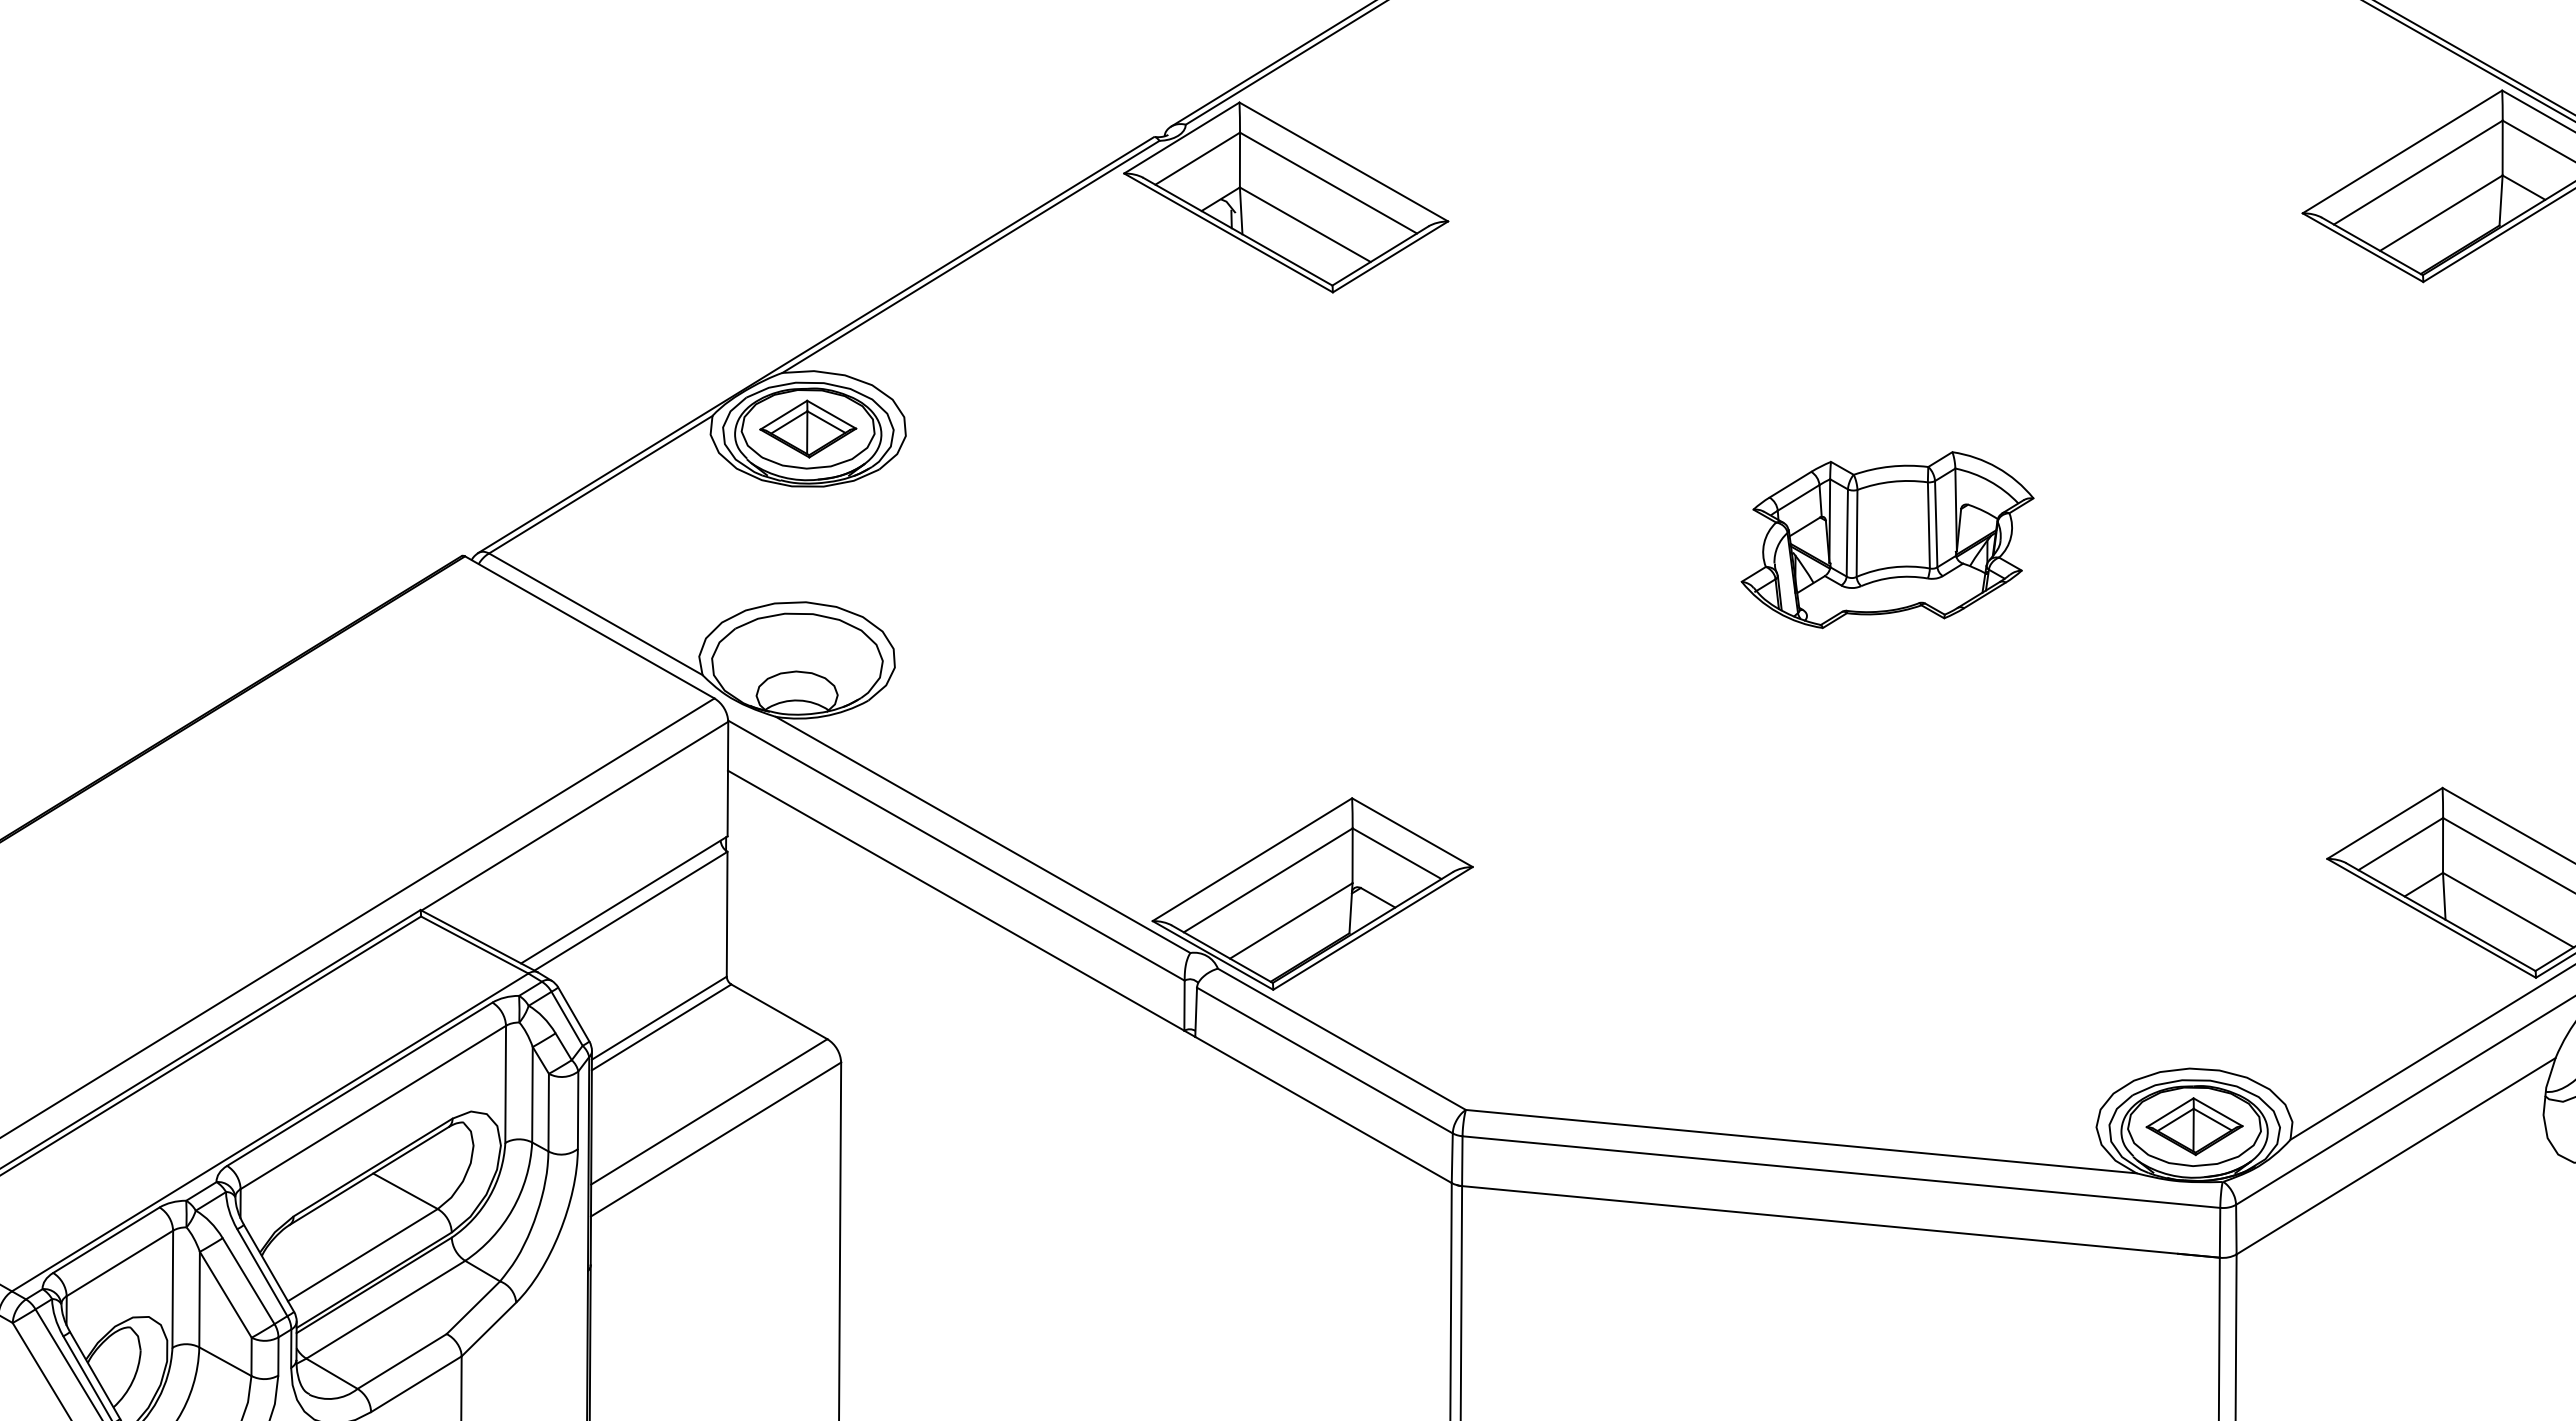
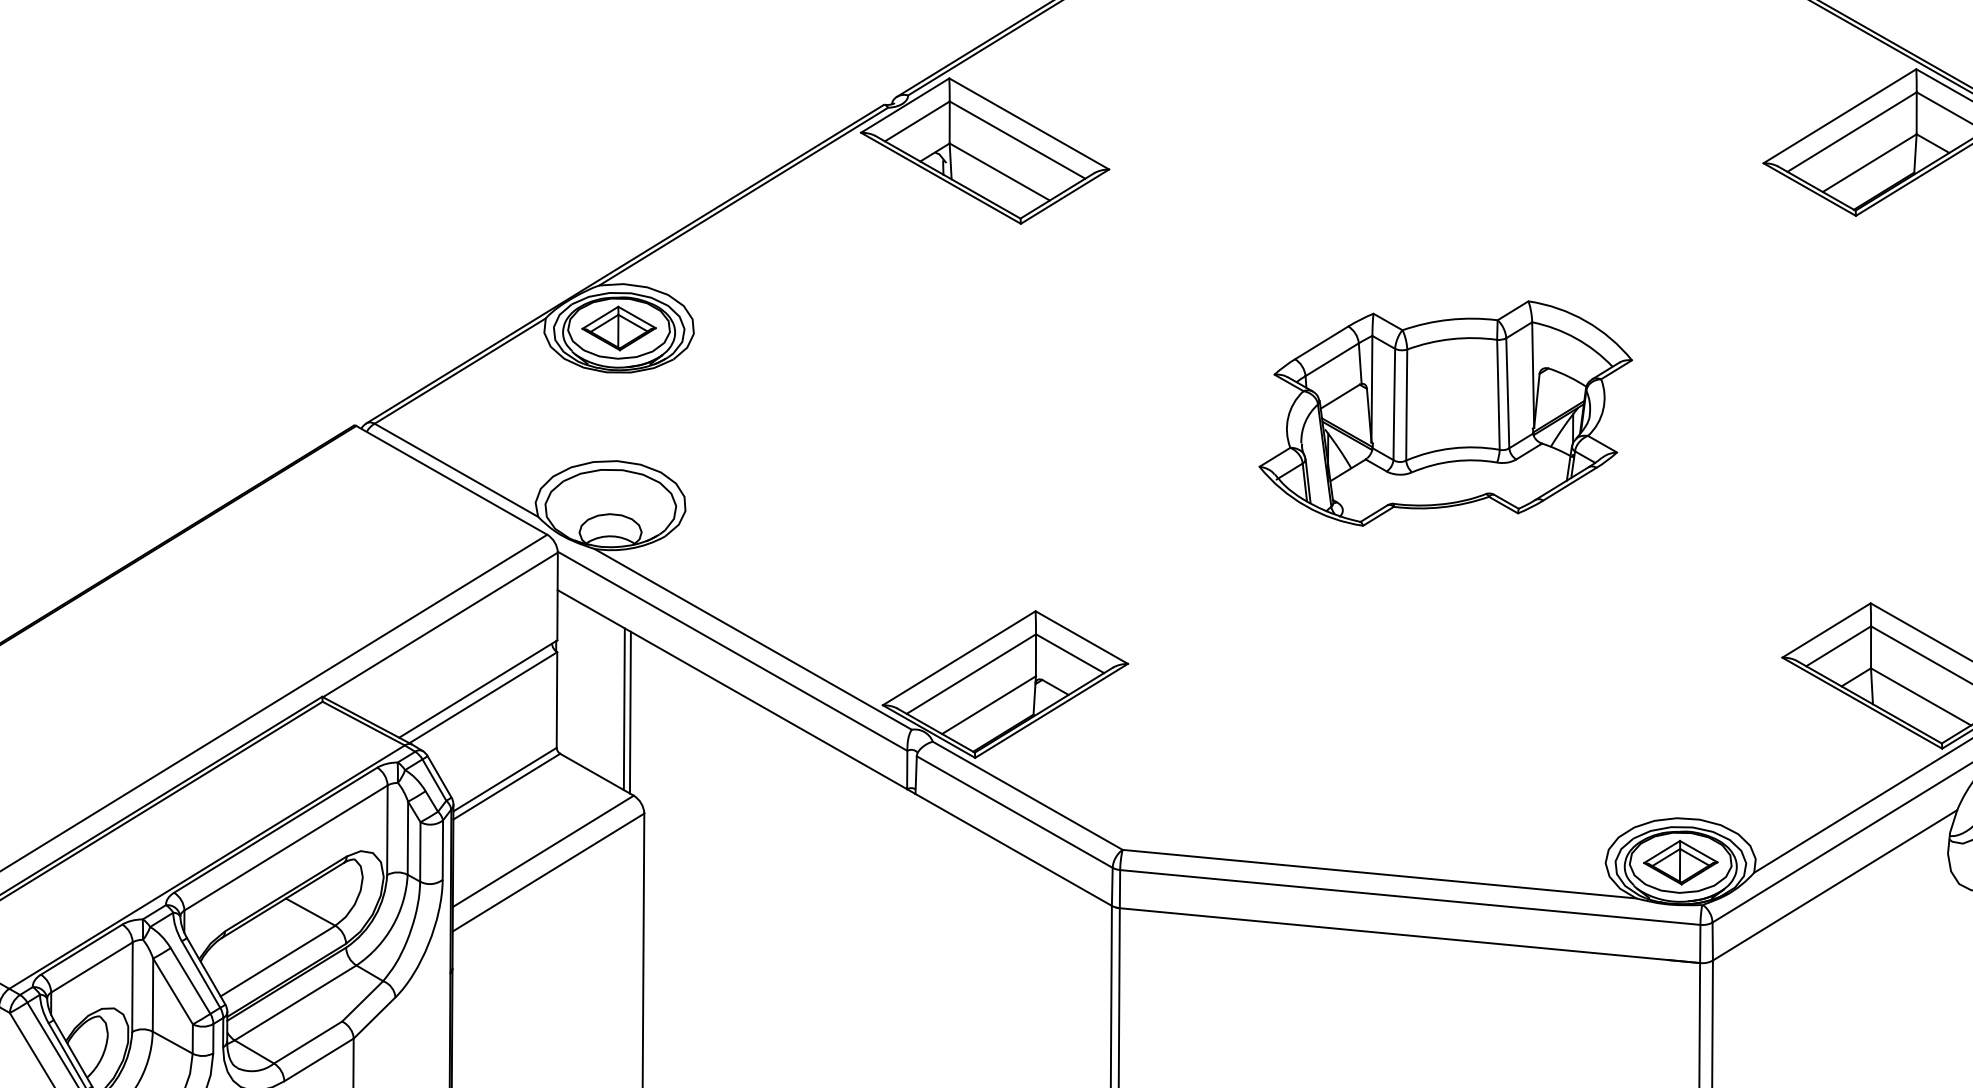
part: (1887, 539) -> (1445, 413), size x1.67
line: (814, 925) -> (623, 708), added
line: (822, 930) -> (630, 712), added

